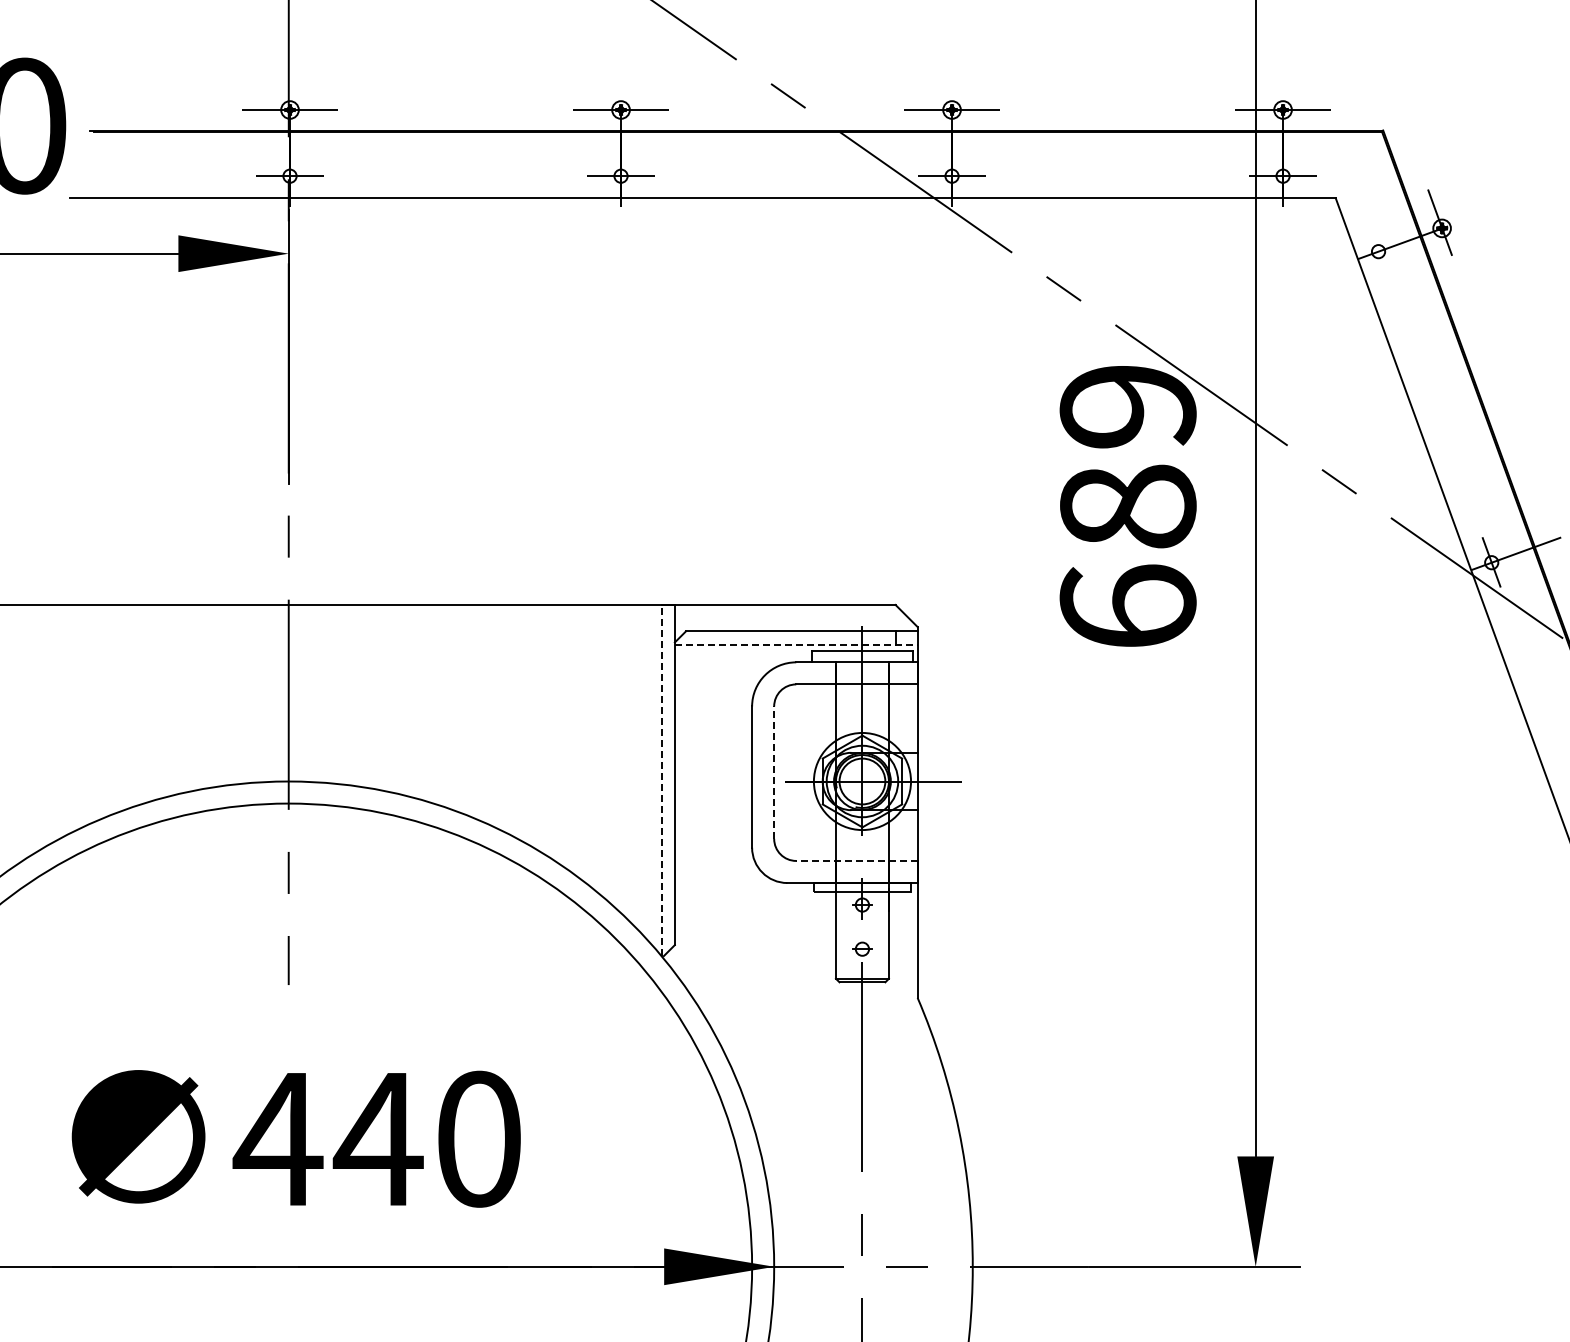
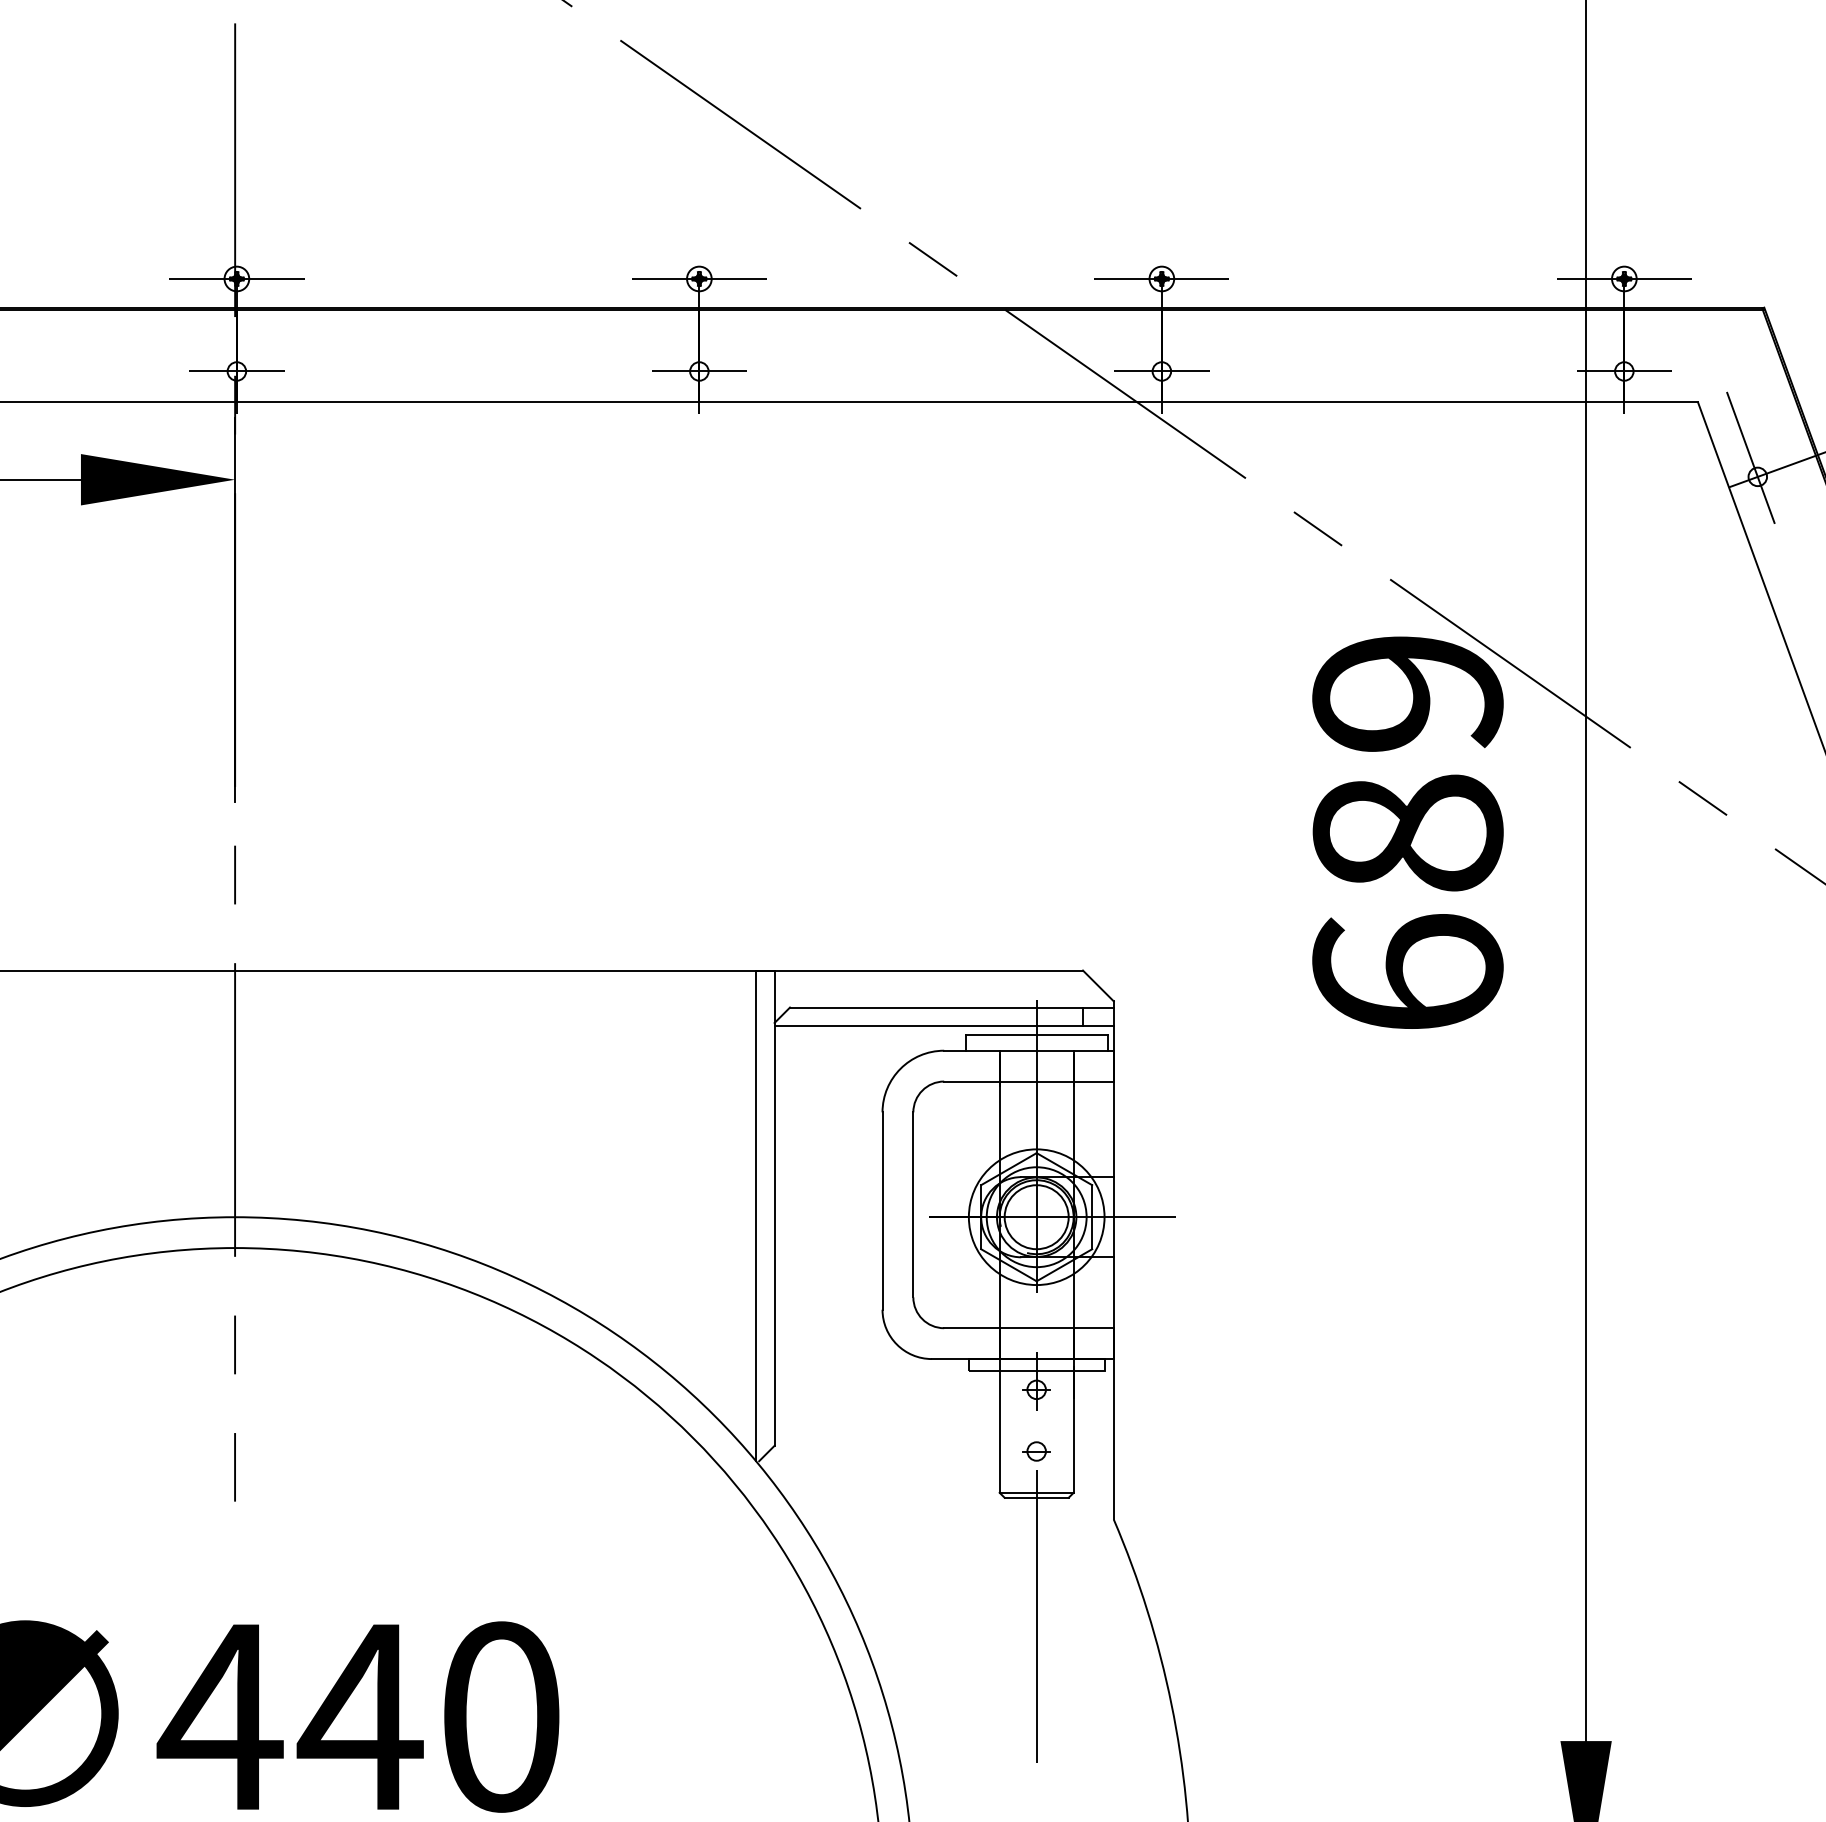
line: (1373, 237) -> (1750, 457), added
line: (796, 644) -> (944, 1025), dashed -> solid
line: (774, 772) -> (913, 1204), dashed -> solid
line: (661, 780) -> (755, 1215), dashed -> solid
line: (856, 860) -> (1028, 1327), dashed -> solid

